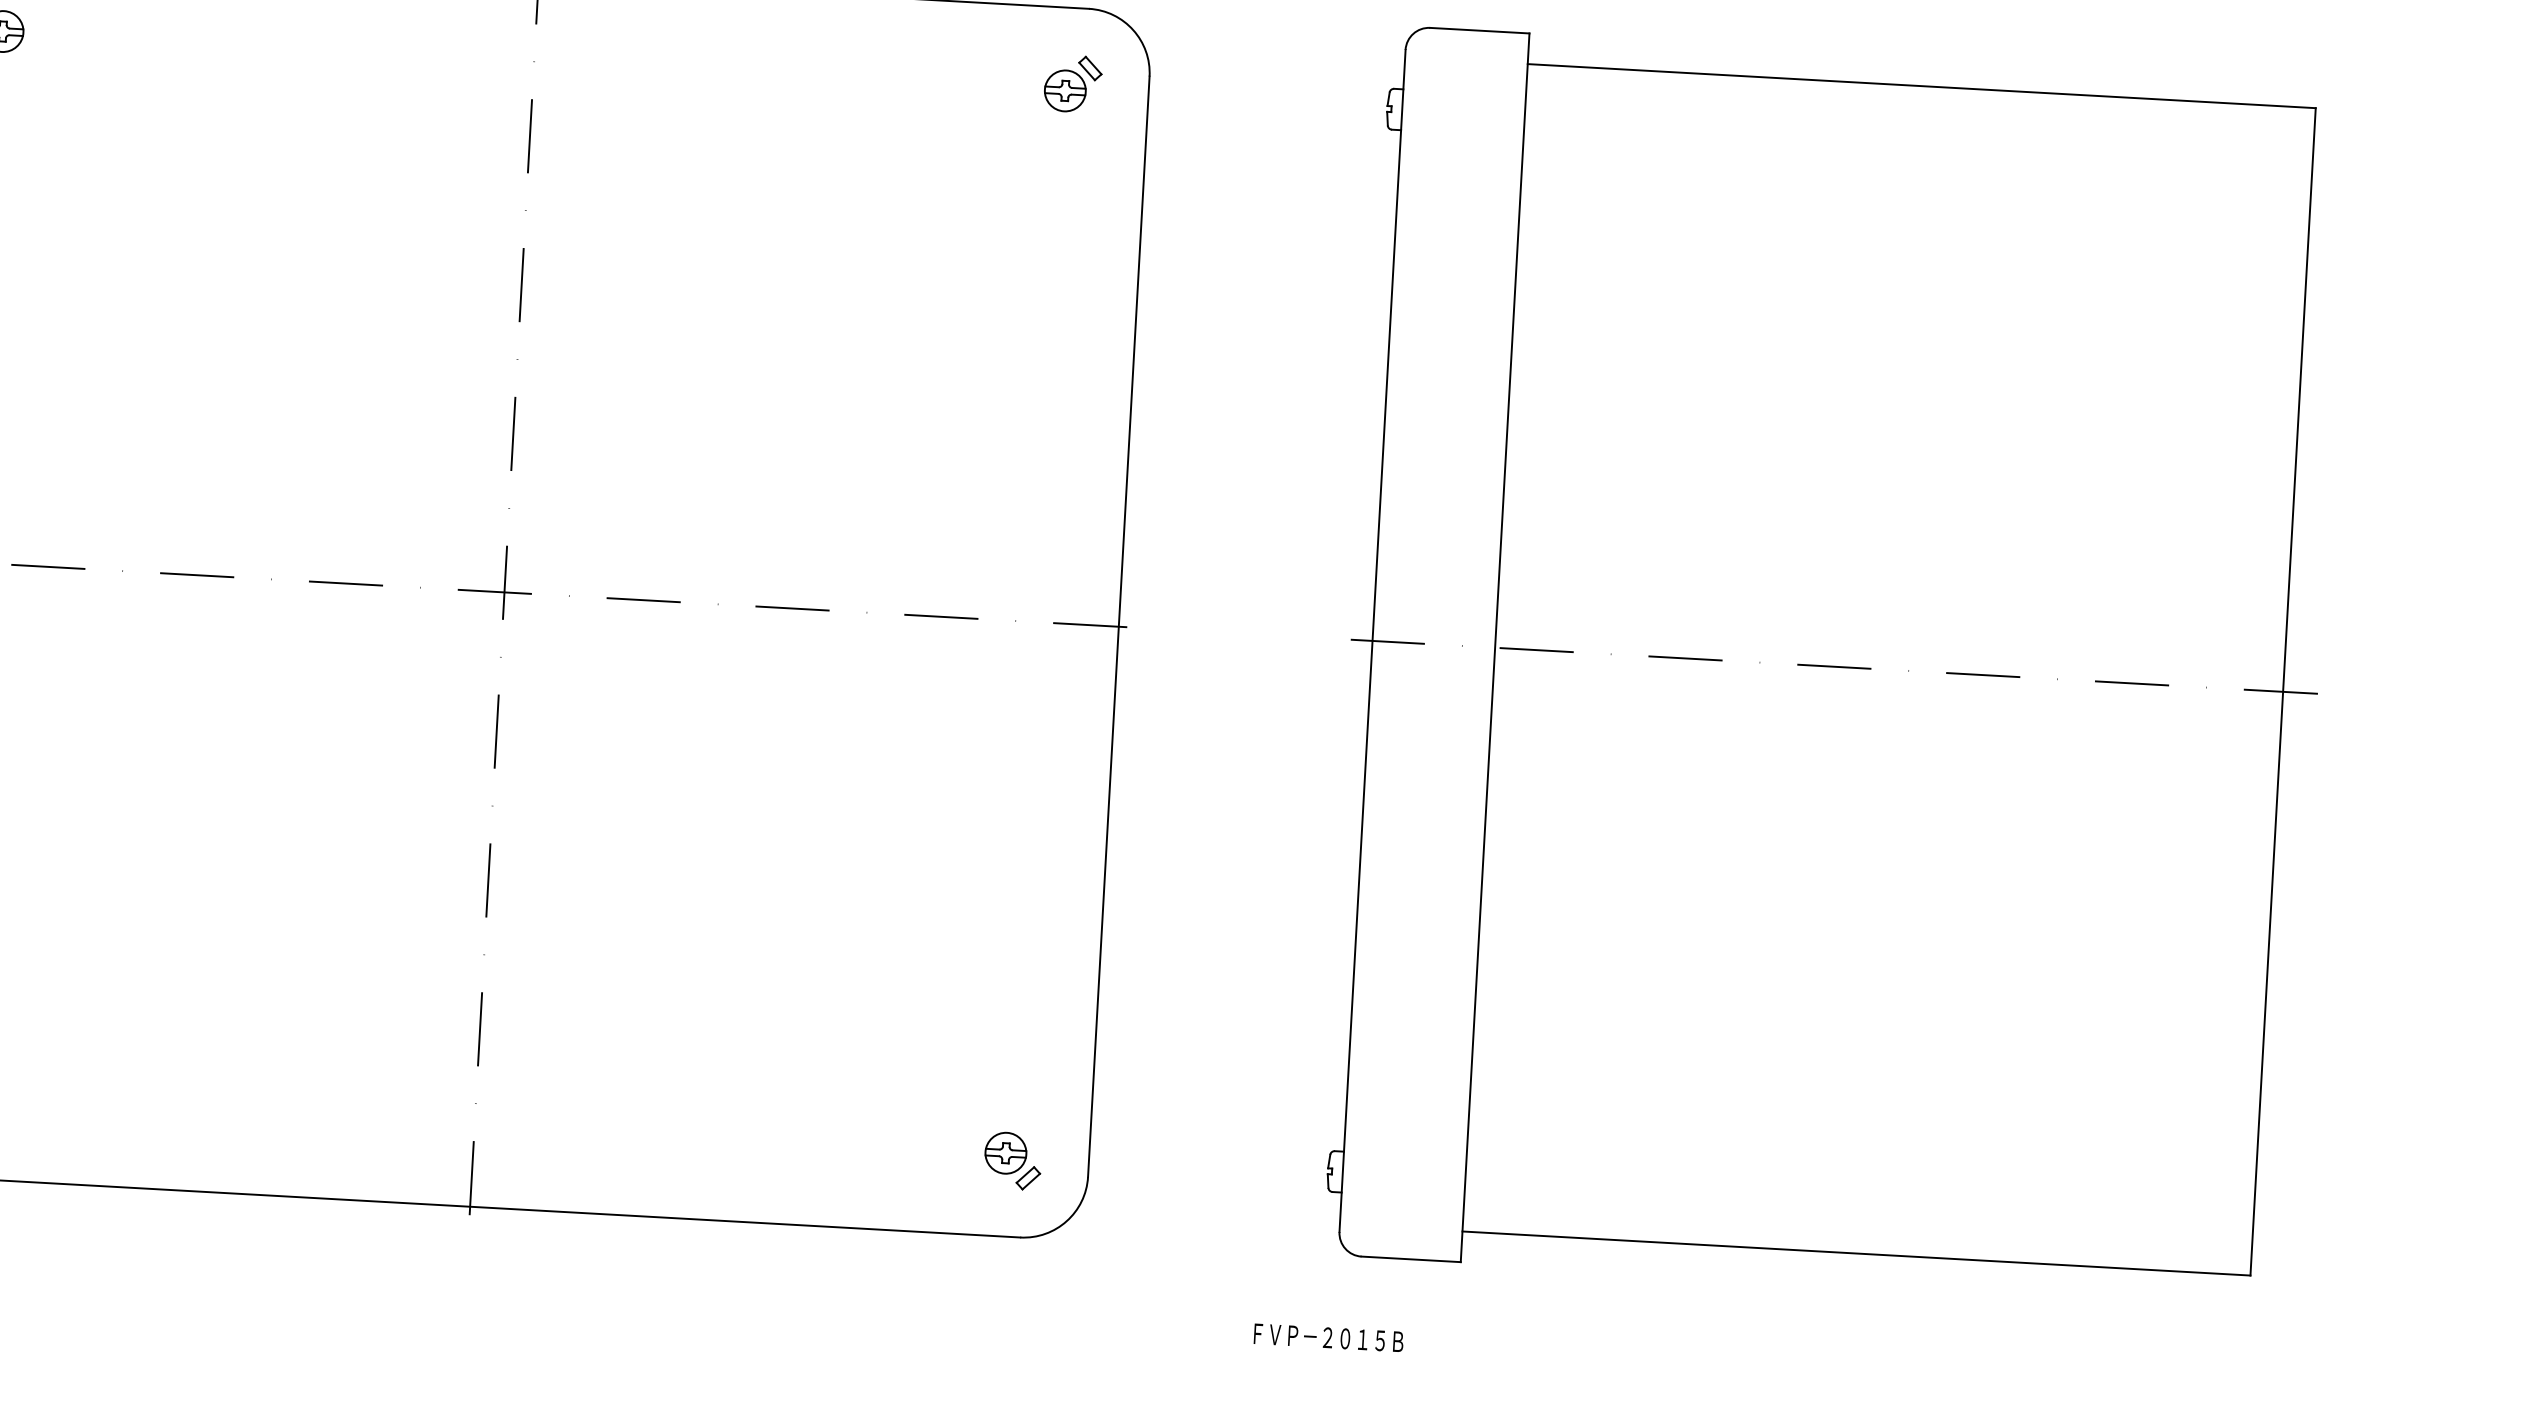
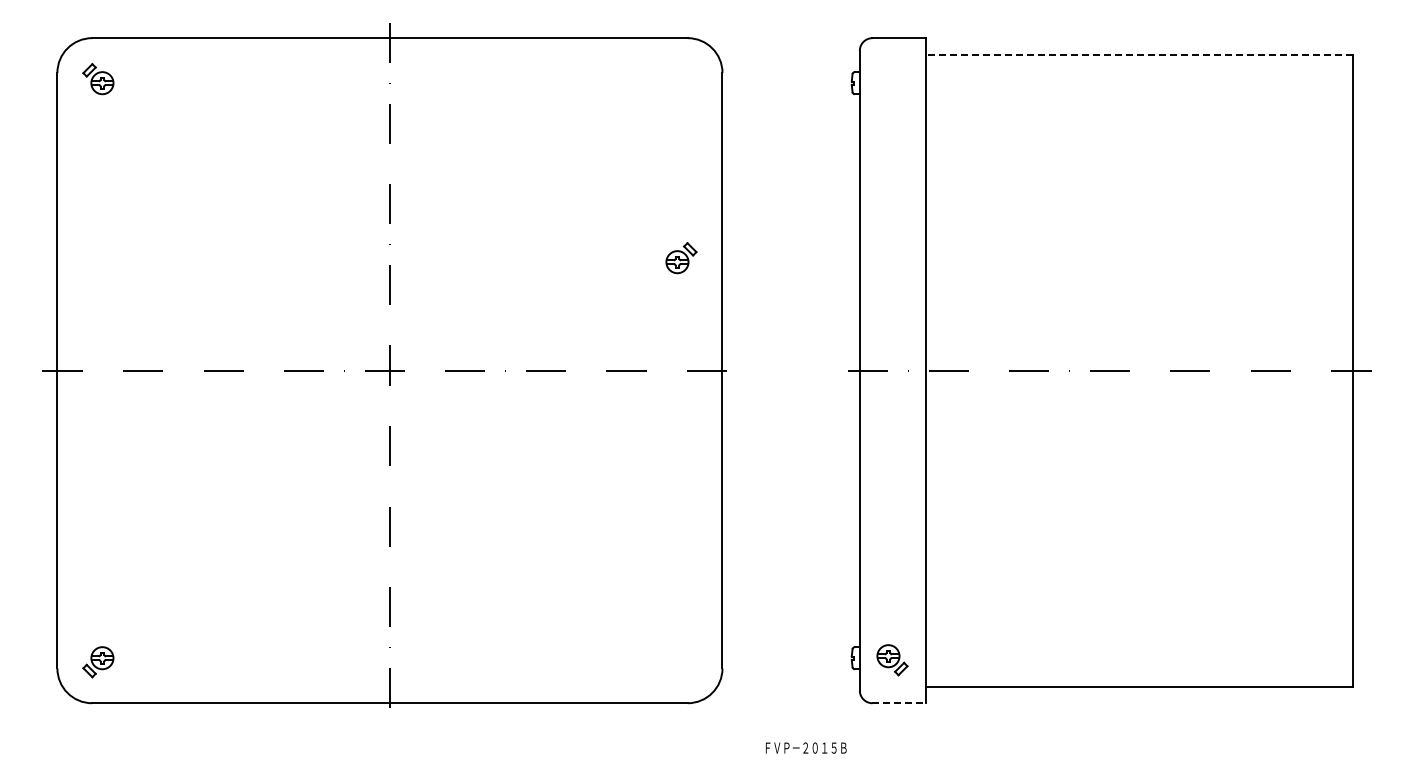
part: (1073, 84) -> (681, 258), moved
line: (1920, 85) -> (1138, 54), solid -> dashed
part: (1012, 1161) -> (892, 660), moved
line: (1411, 1259) -> (899, 703), solid -> dashed
text: (1329, 1336) -> (806, 747), moved

